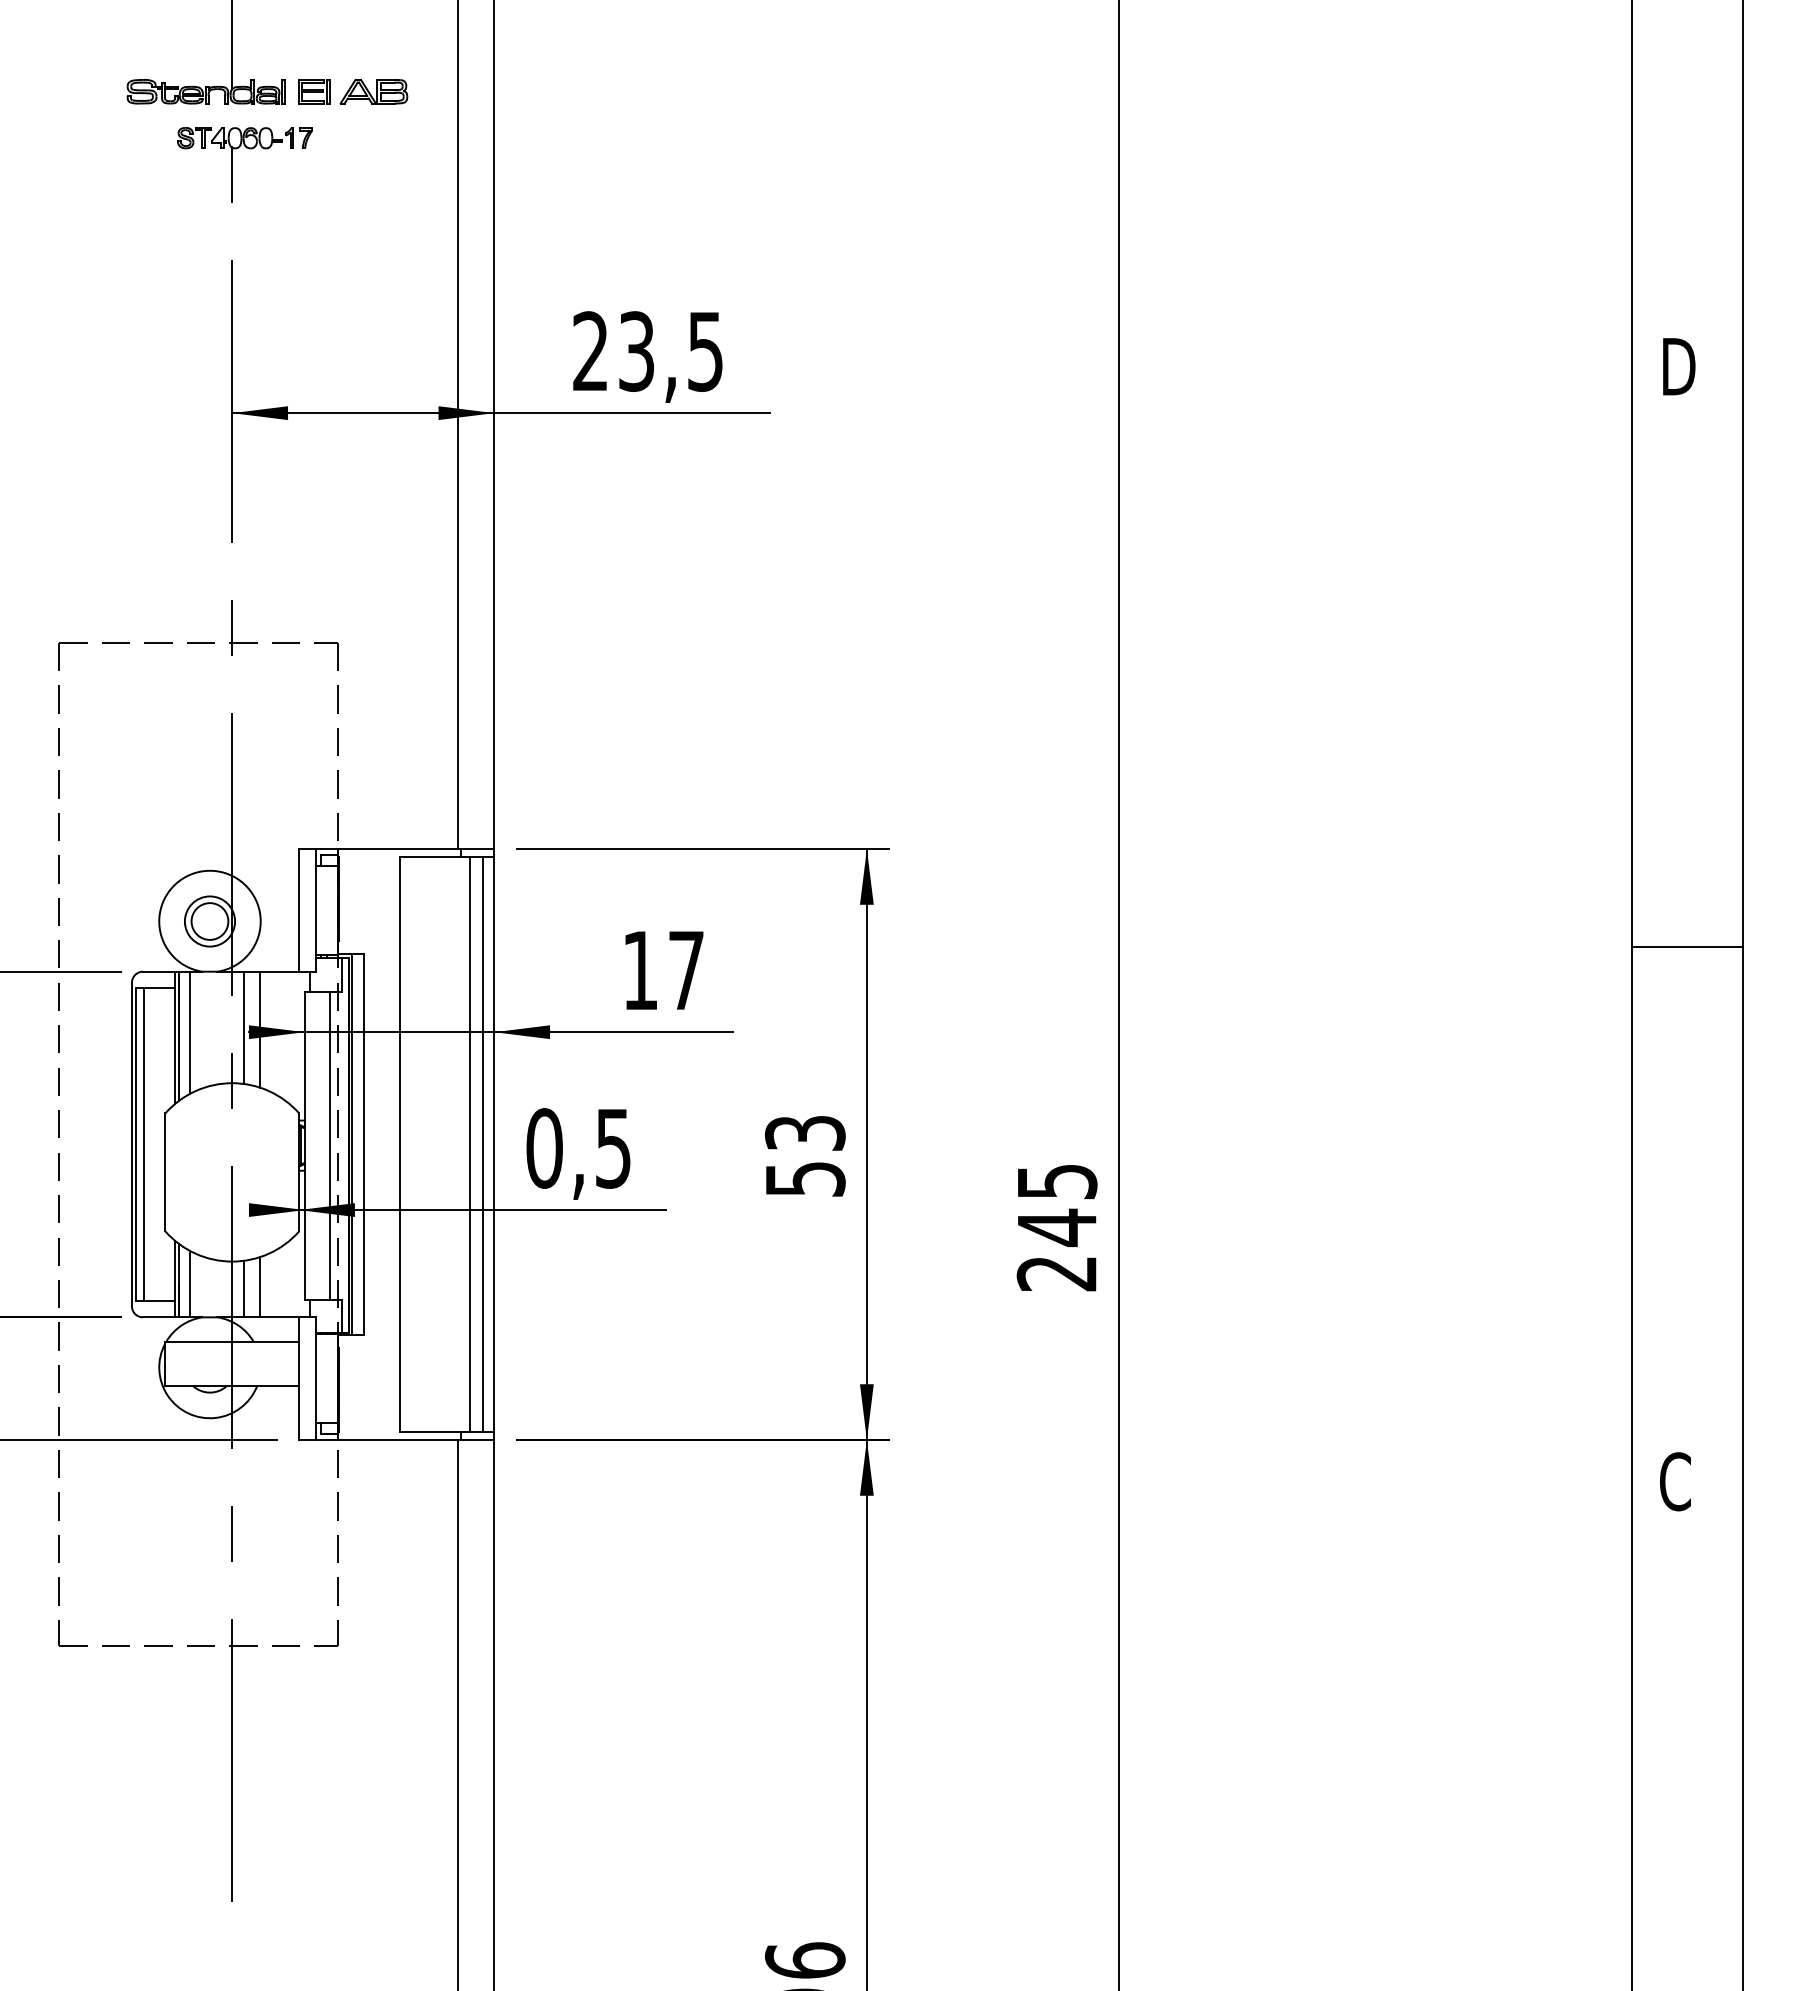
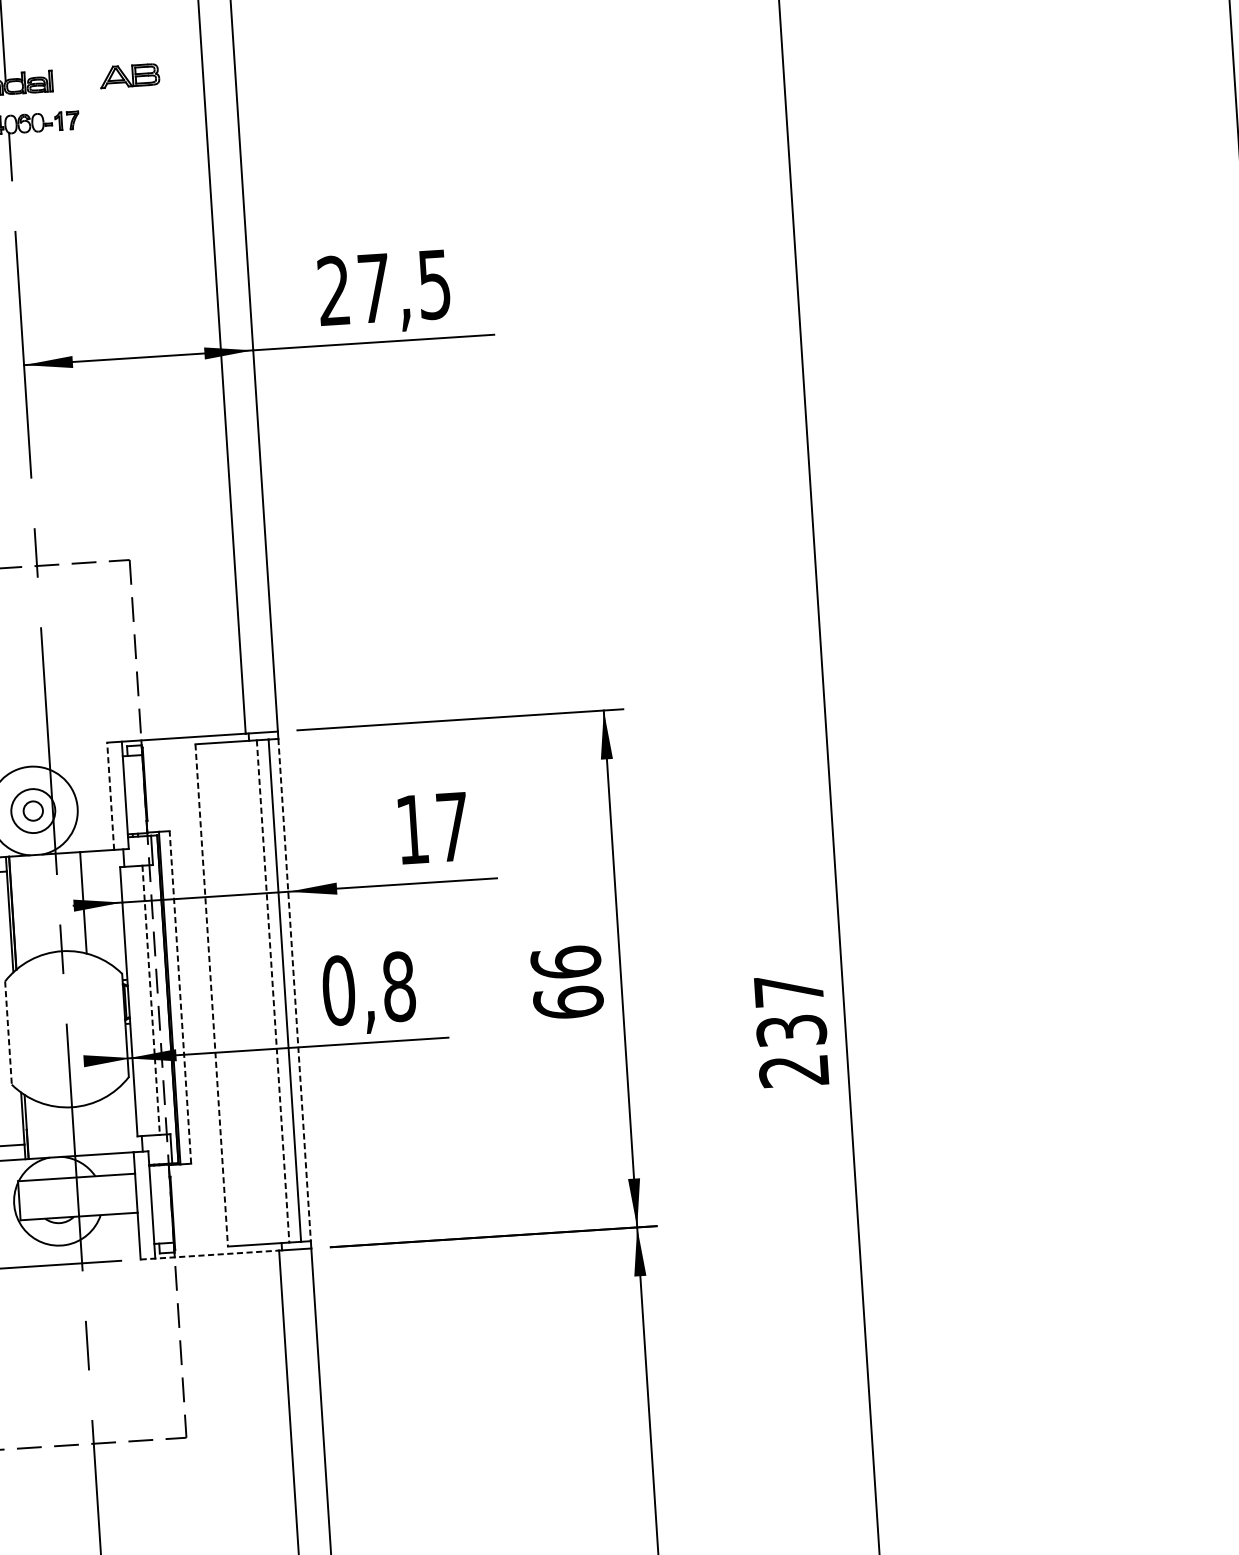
part: (314, 91) -> (77, 79), removed
text: (636, 351) -> (374, 288), 23,5 -> 27,5
line: (299, 909) -> (110, 795), solid -> dashed
circle: (209, 921) -> (32, 811), size x0.6
line: (244, 1027) -> (69, 901), removed
line: (190, 1032) -> (22, 909), removed
line: (363, 1144) -> (180, 997), solid -> dashed
line: (330, 1145) -> (151, 1000), solid -> dashed
line: (399, 1145) -> (211, 996), solid -> dashed
line: (469, 1145) -> (272, 992), solid -> dashed
line: (494, 1145) -> (294, 990), solid -> dashed
text: (613, 1148) -> (399, 986), 0,5 -> 0,8
text: (805, 1155) -> (567, 982), 53 -> 66
line: (165, 1172) -> (8, 1033), solid -> dashed
text: (1056, 1205) -> (789, 1011), 245 -> 237
line: (190, 1284) -> (36, 1129), removed
line: (260, 1287) -> (98, 1128), removed
line: (244, 1288) -> (84, 1130), removed
line: (378, 1440) -> (210, 1255), solid -> dashed

